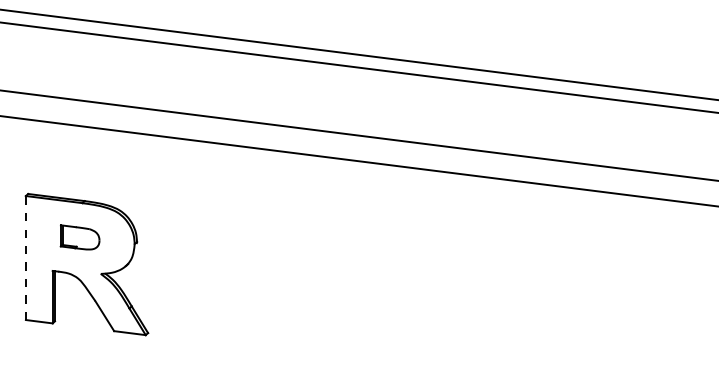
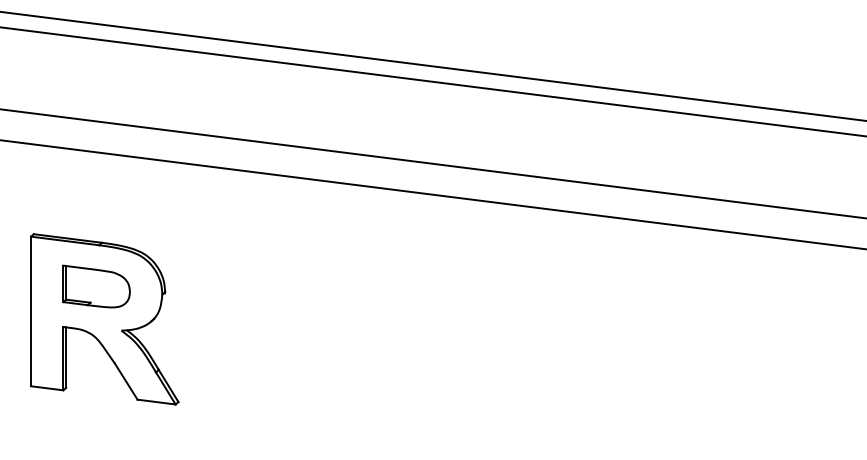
part: (79, 237) -> (95, 286), size x1.43
line: (25, 258) -> (30, 312), dashed -> solid

